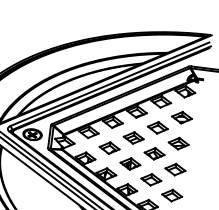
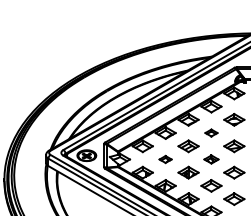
part: (157, 127) -> (211, 132), size x0.6
part: (109, 148) -> (165, 159), size x0.6
part: (154, 153) -> (211, 159), size x0.7

